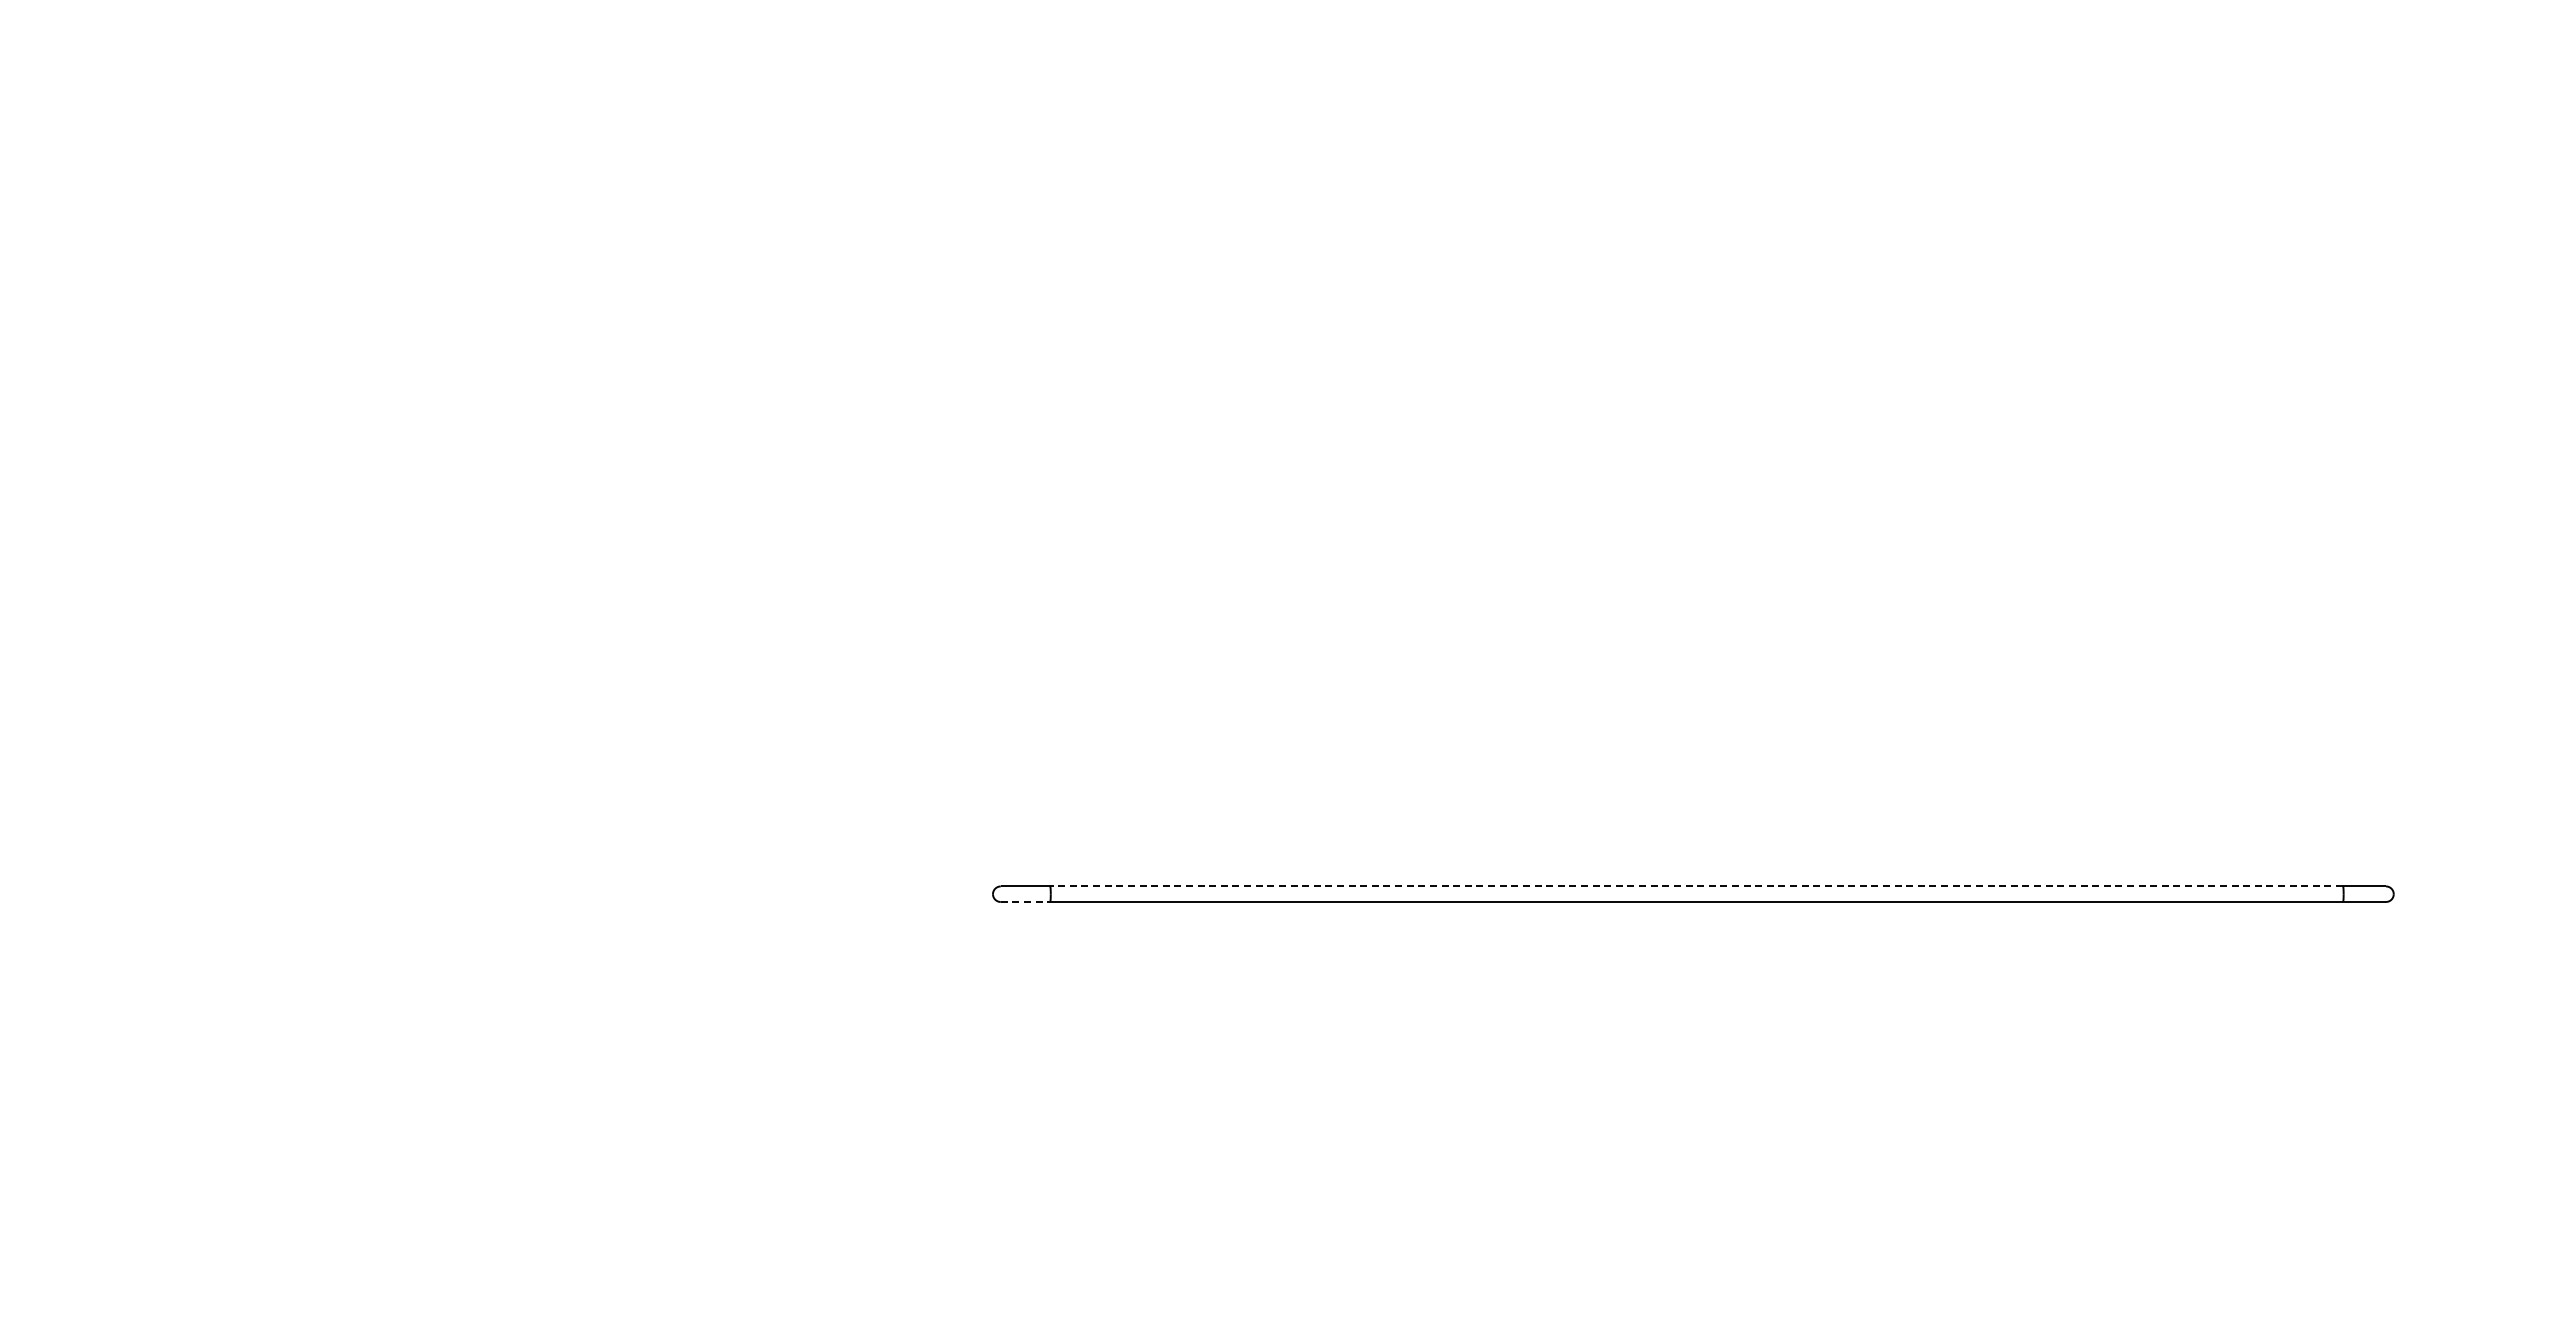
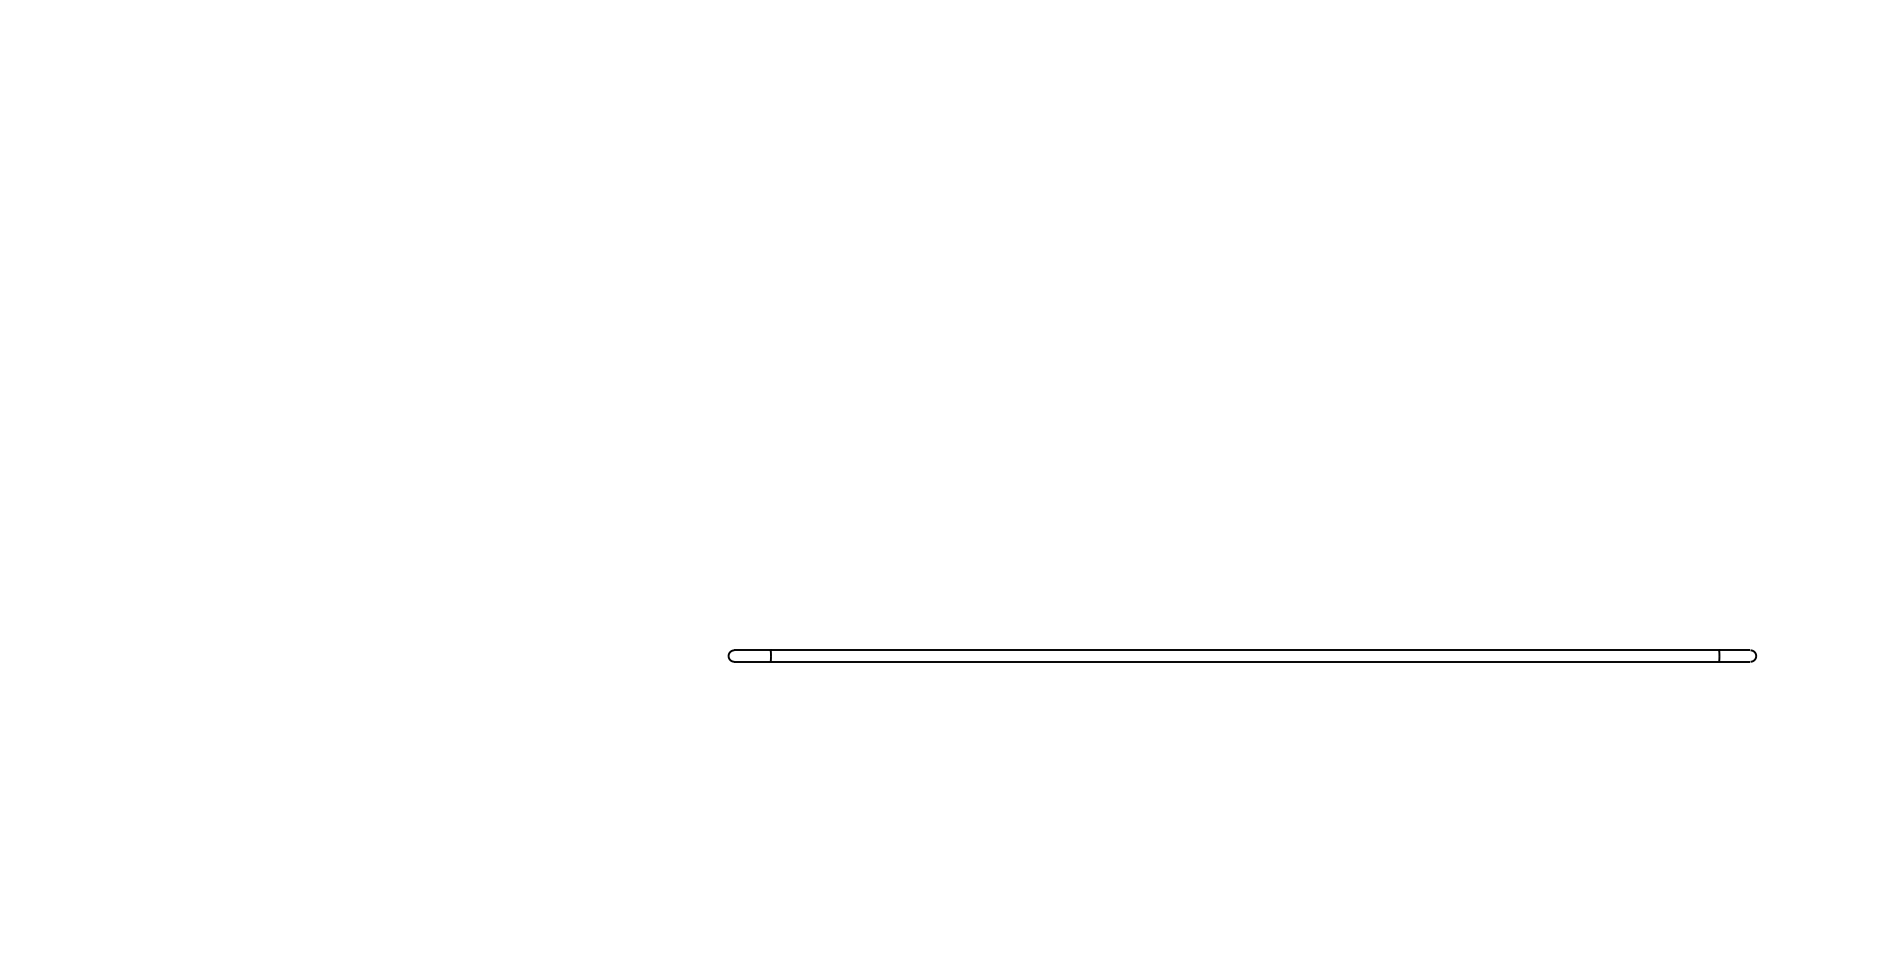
line: (1696, 886) -> (1244, 650), dashed -> solid
line: (1025, 901) -> (752, 661), dashed -> solid

